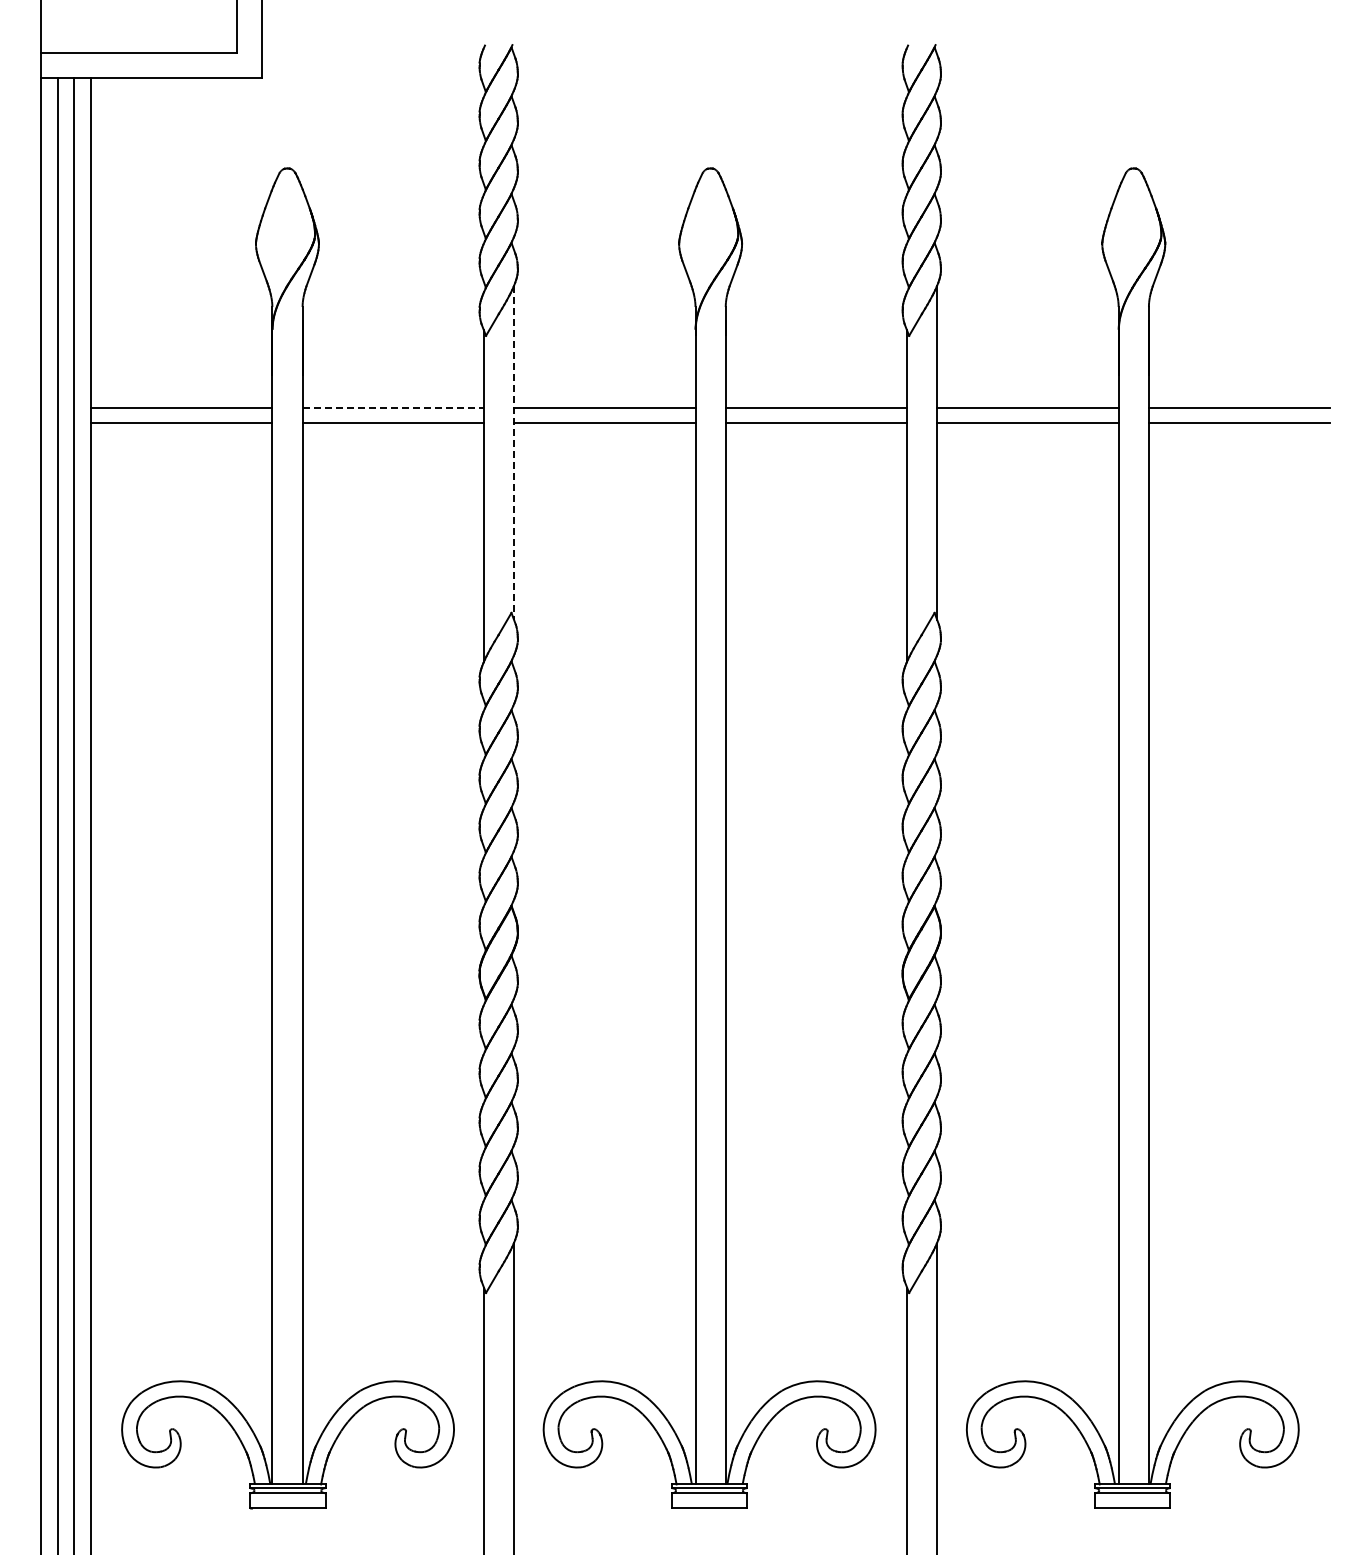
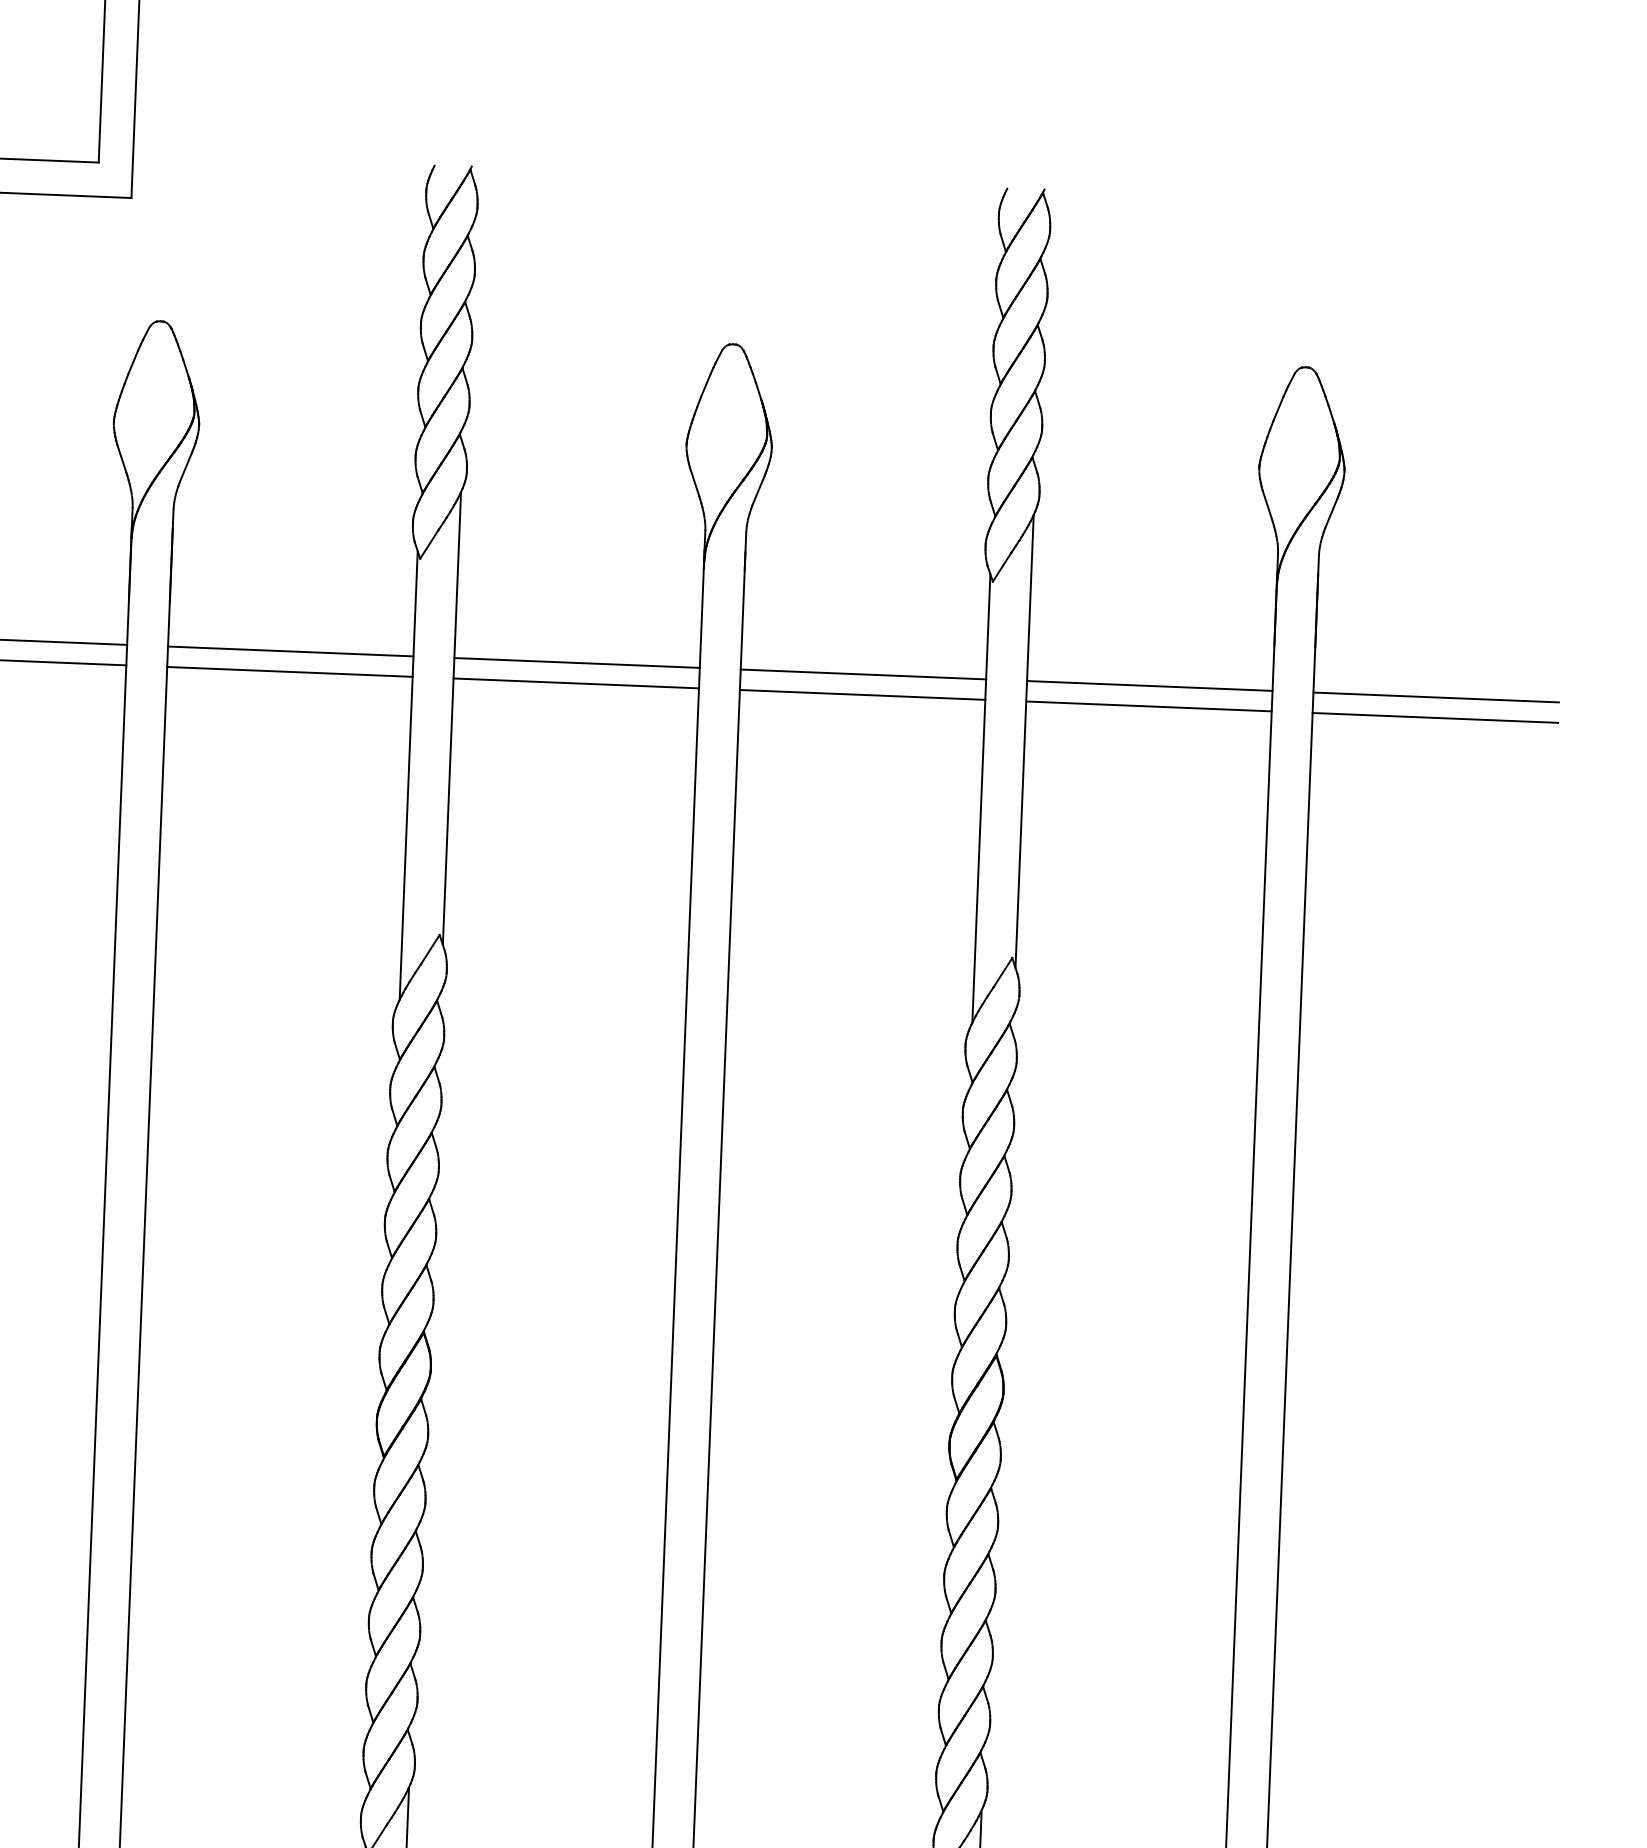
line: (393, 408) -> (291, 651), dashed -> solid
line: (514, 453) -> (452, 719), dashed -> solid

